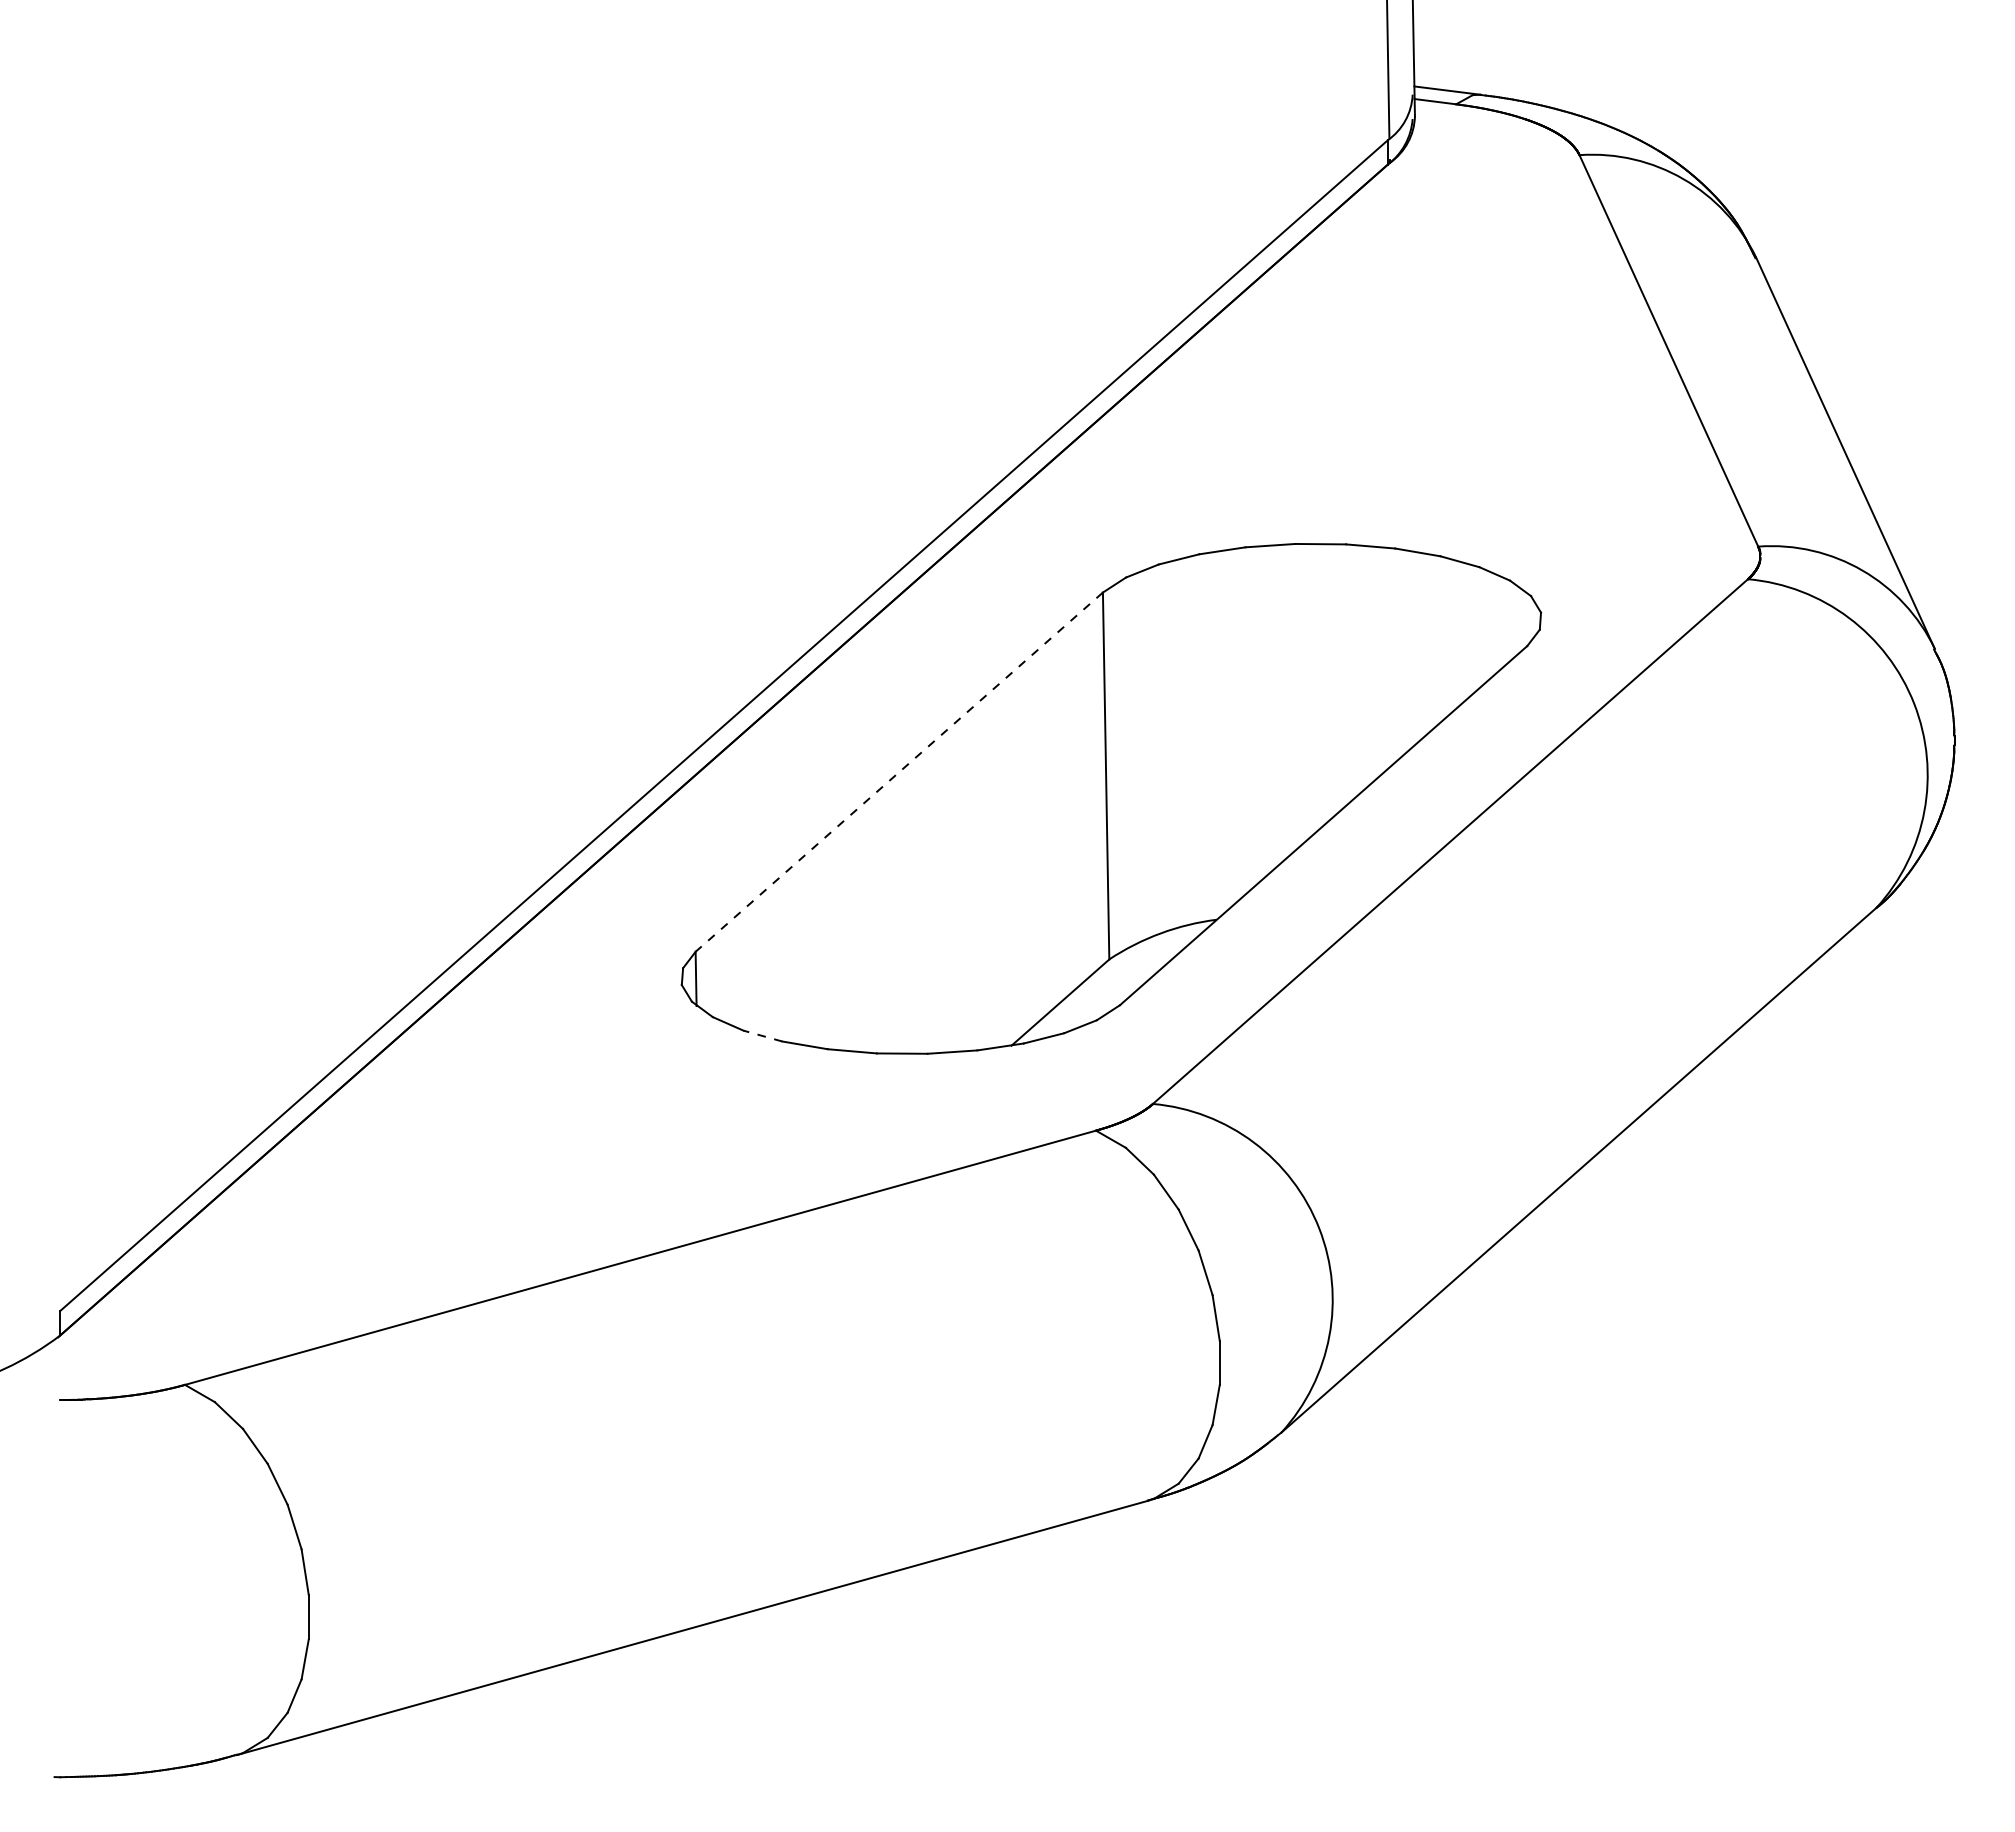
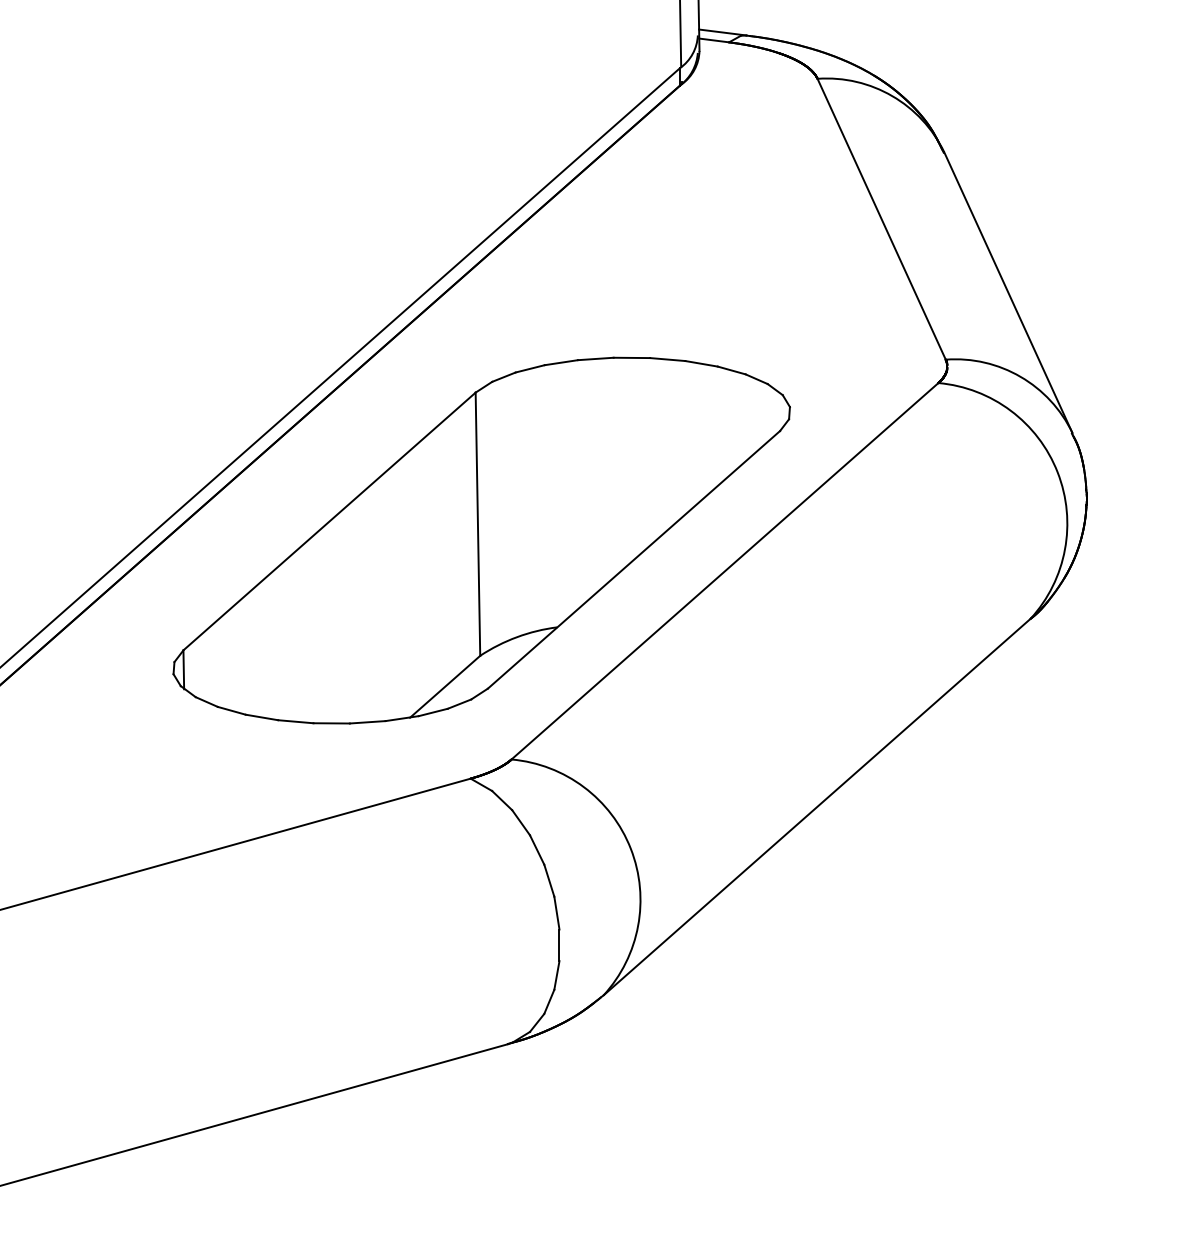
line: (899, 772) -> (329, 521), dashed -> solid
line: (762, 1035) -> (231, 710), dashed -> solid

